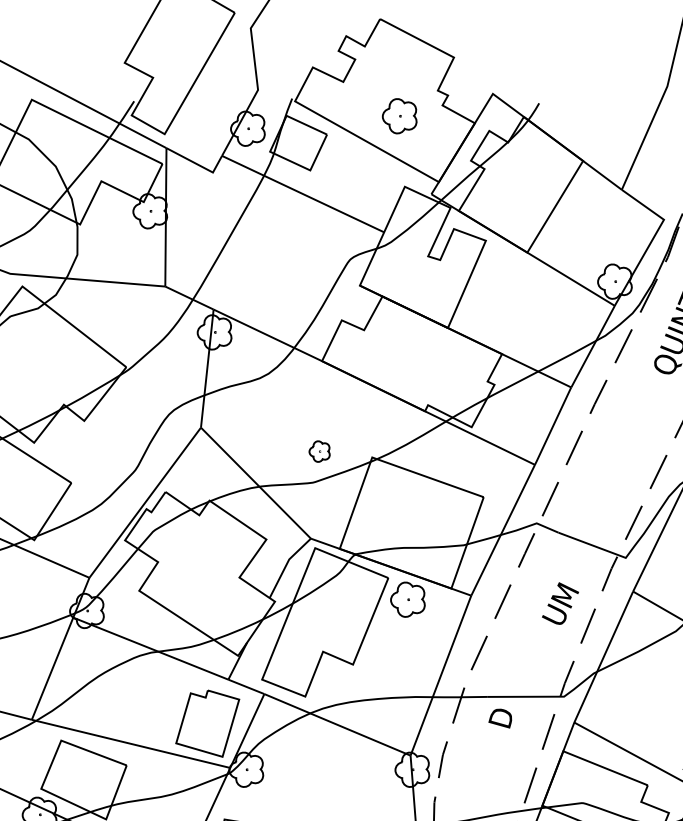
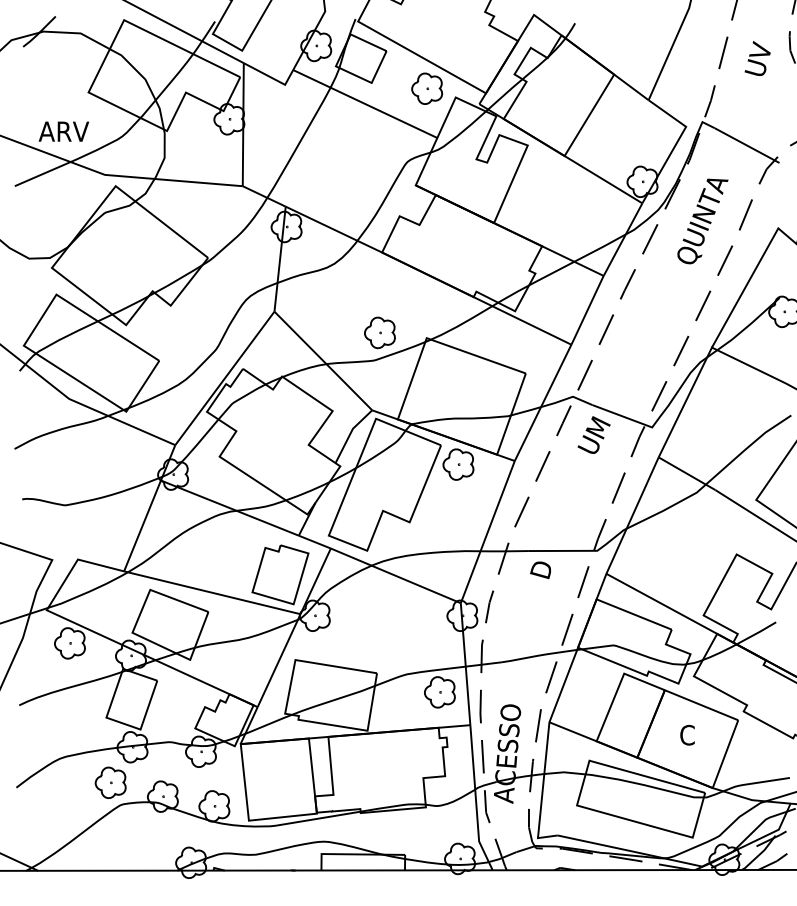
part: (400, 115) -> (427, 88), moved
part: (319, 451) -> (379, 332), size x1.67
text: (559, 602) -> (593, 434), moved

